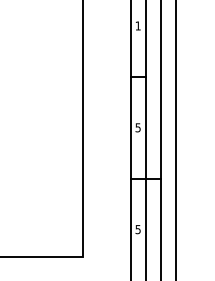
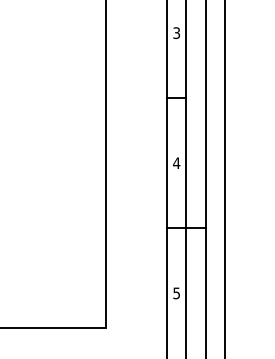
text: (137, 25) -> (175, 32), 1 -> 3
text: (138, 127) -> (177, 162), 5 -> 4

